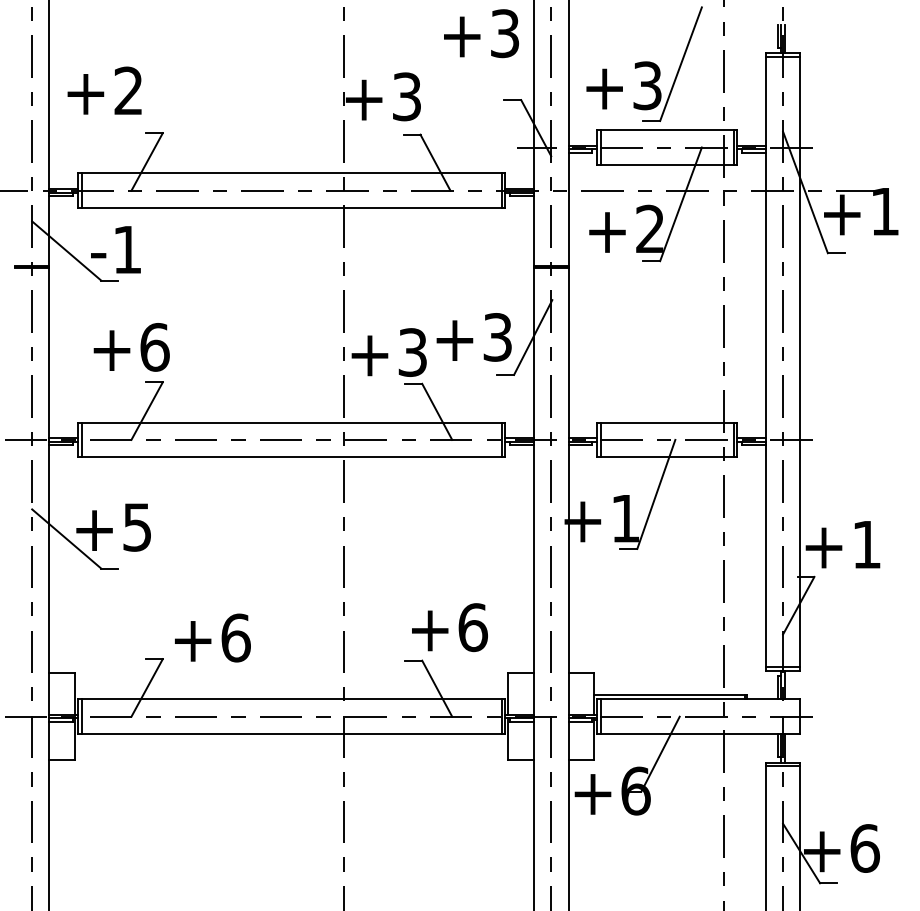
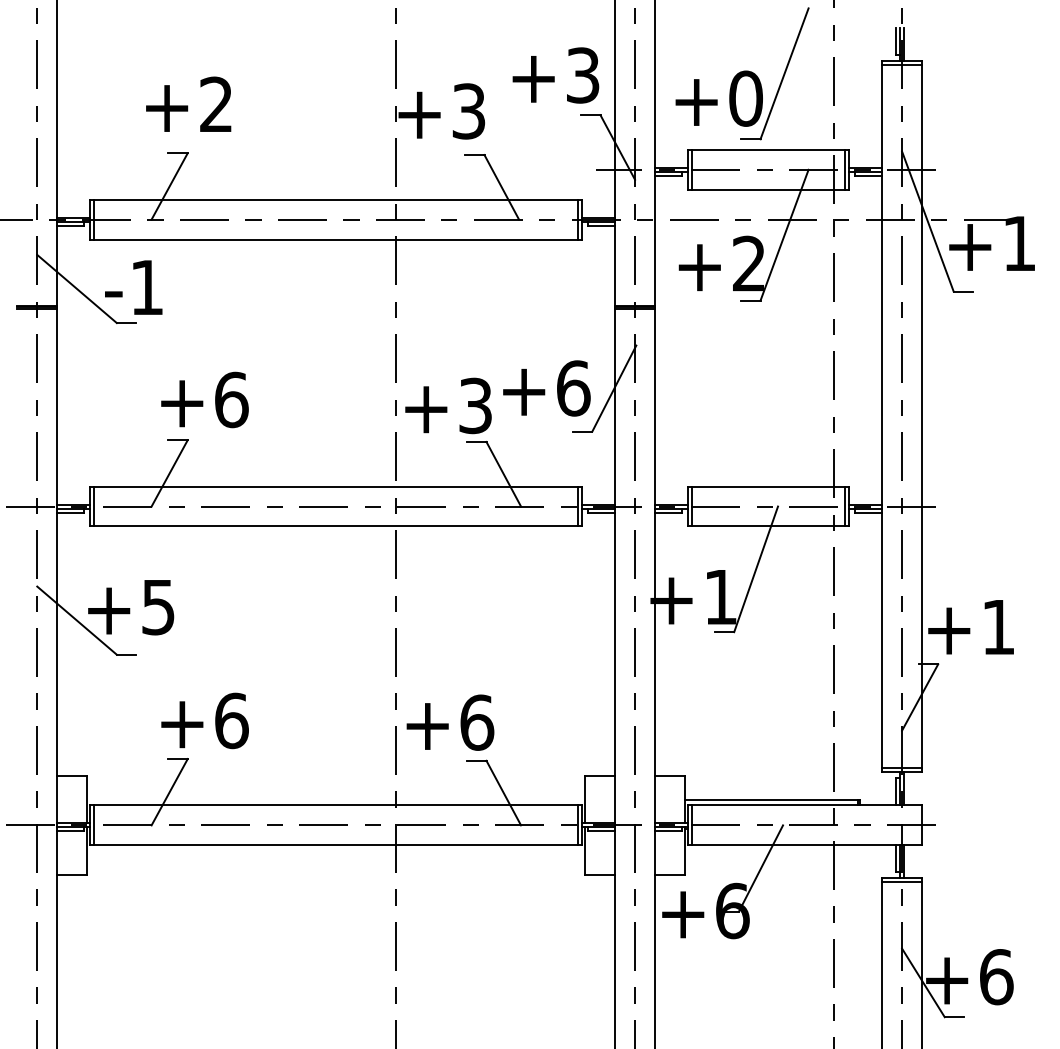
text: (481, 33) -> (555, 75), moved
text: (647, 85) -> (745, 98), +3 -> +0
text: (104, 90) -> (188, 104), moved
text: (497, 337) -> (573, 388), +3 -> +6
text: (131, 347) -> (204, 400), moved
text: (449, 627) -> (449, 722), moved
text: (212, 637) -> (204, 720), moved

